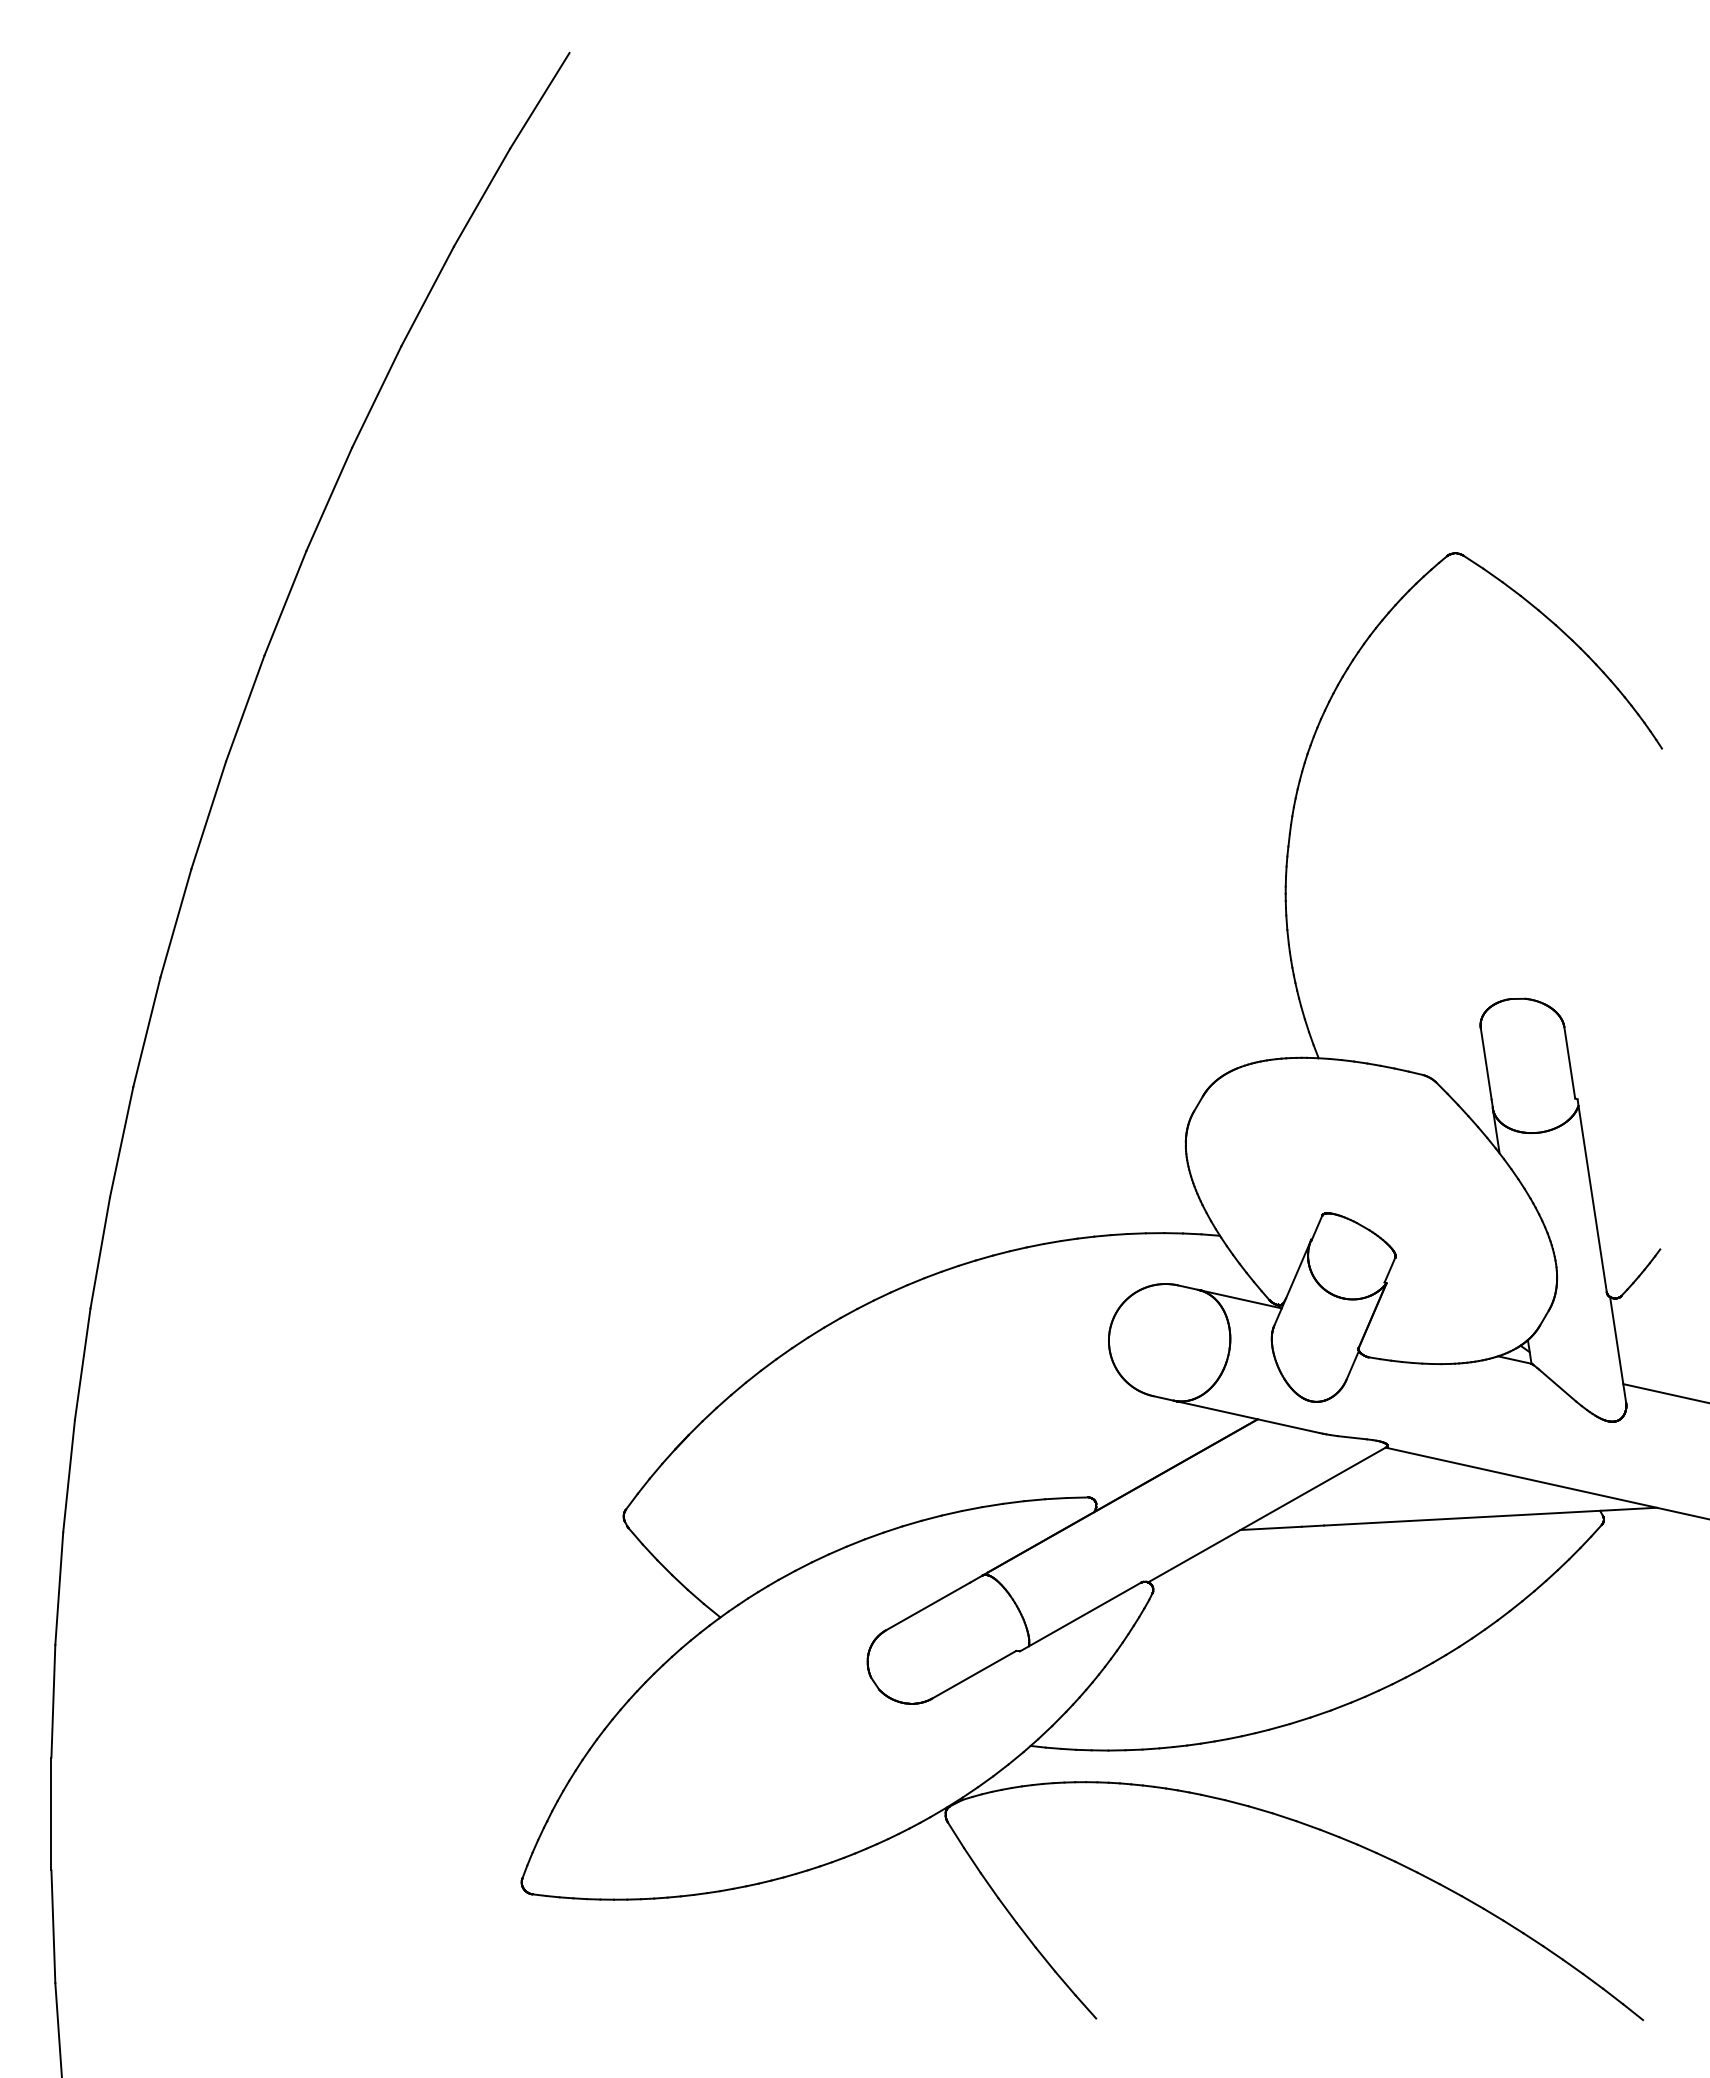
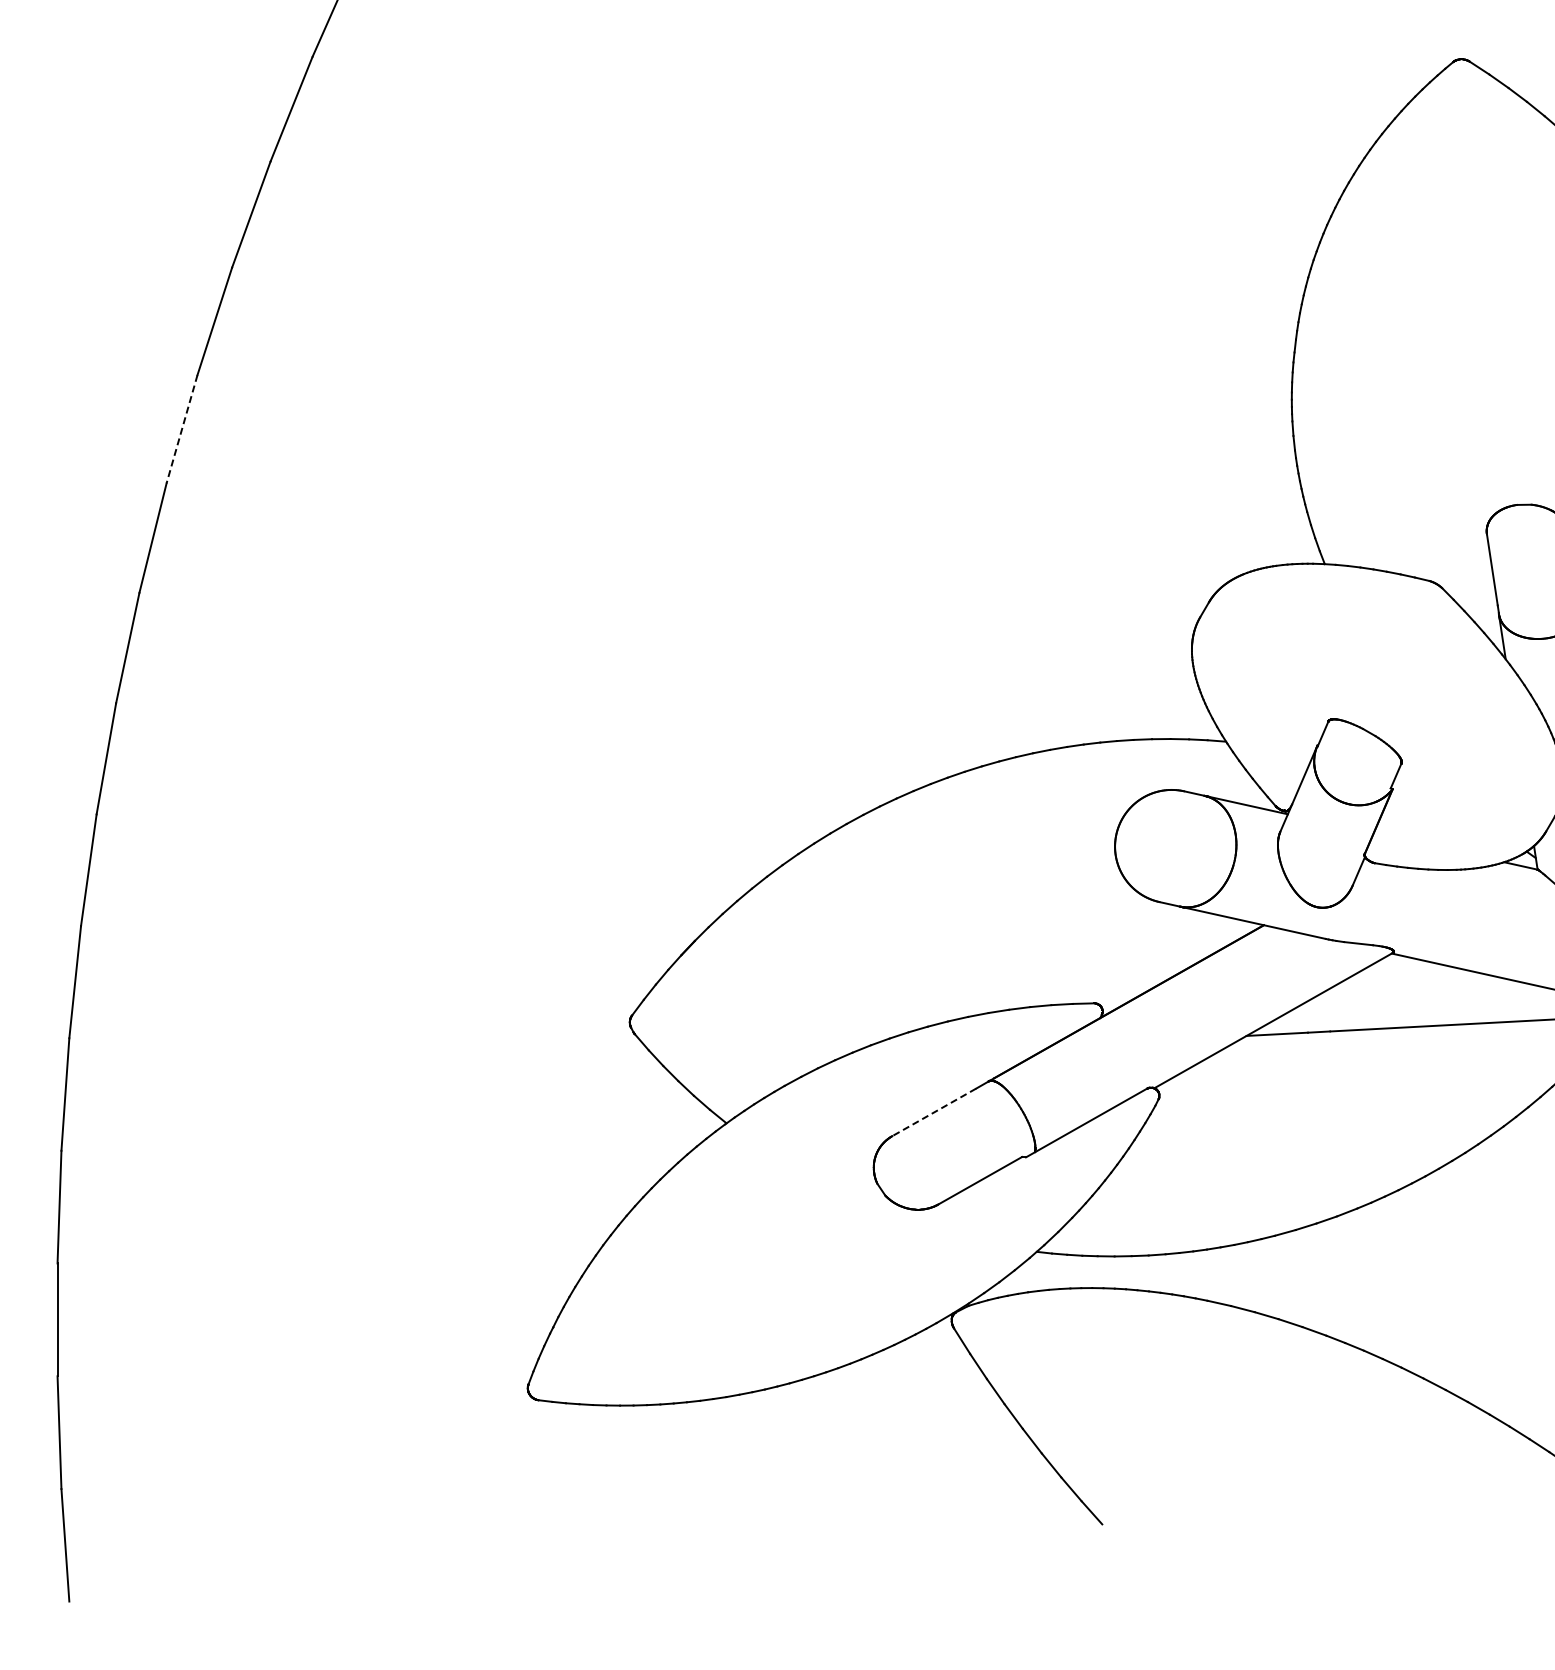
line: (175, 923) -> (181, 429), solid -> dashed
line: (927, 1606) -> (933, 1112), solid -> dashed

